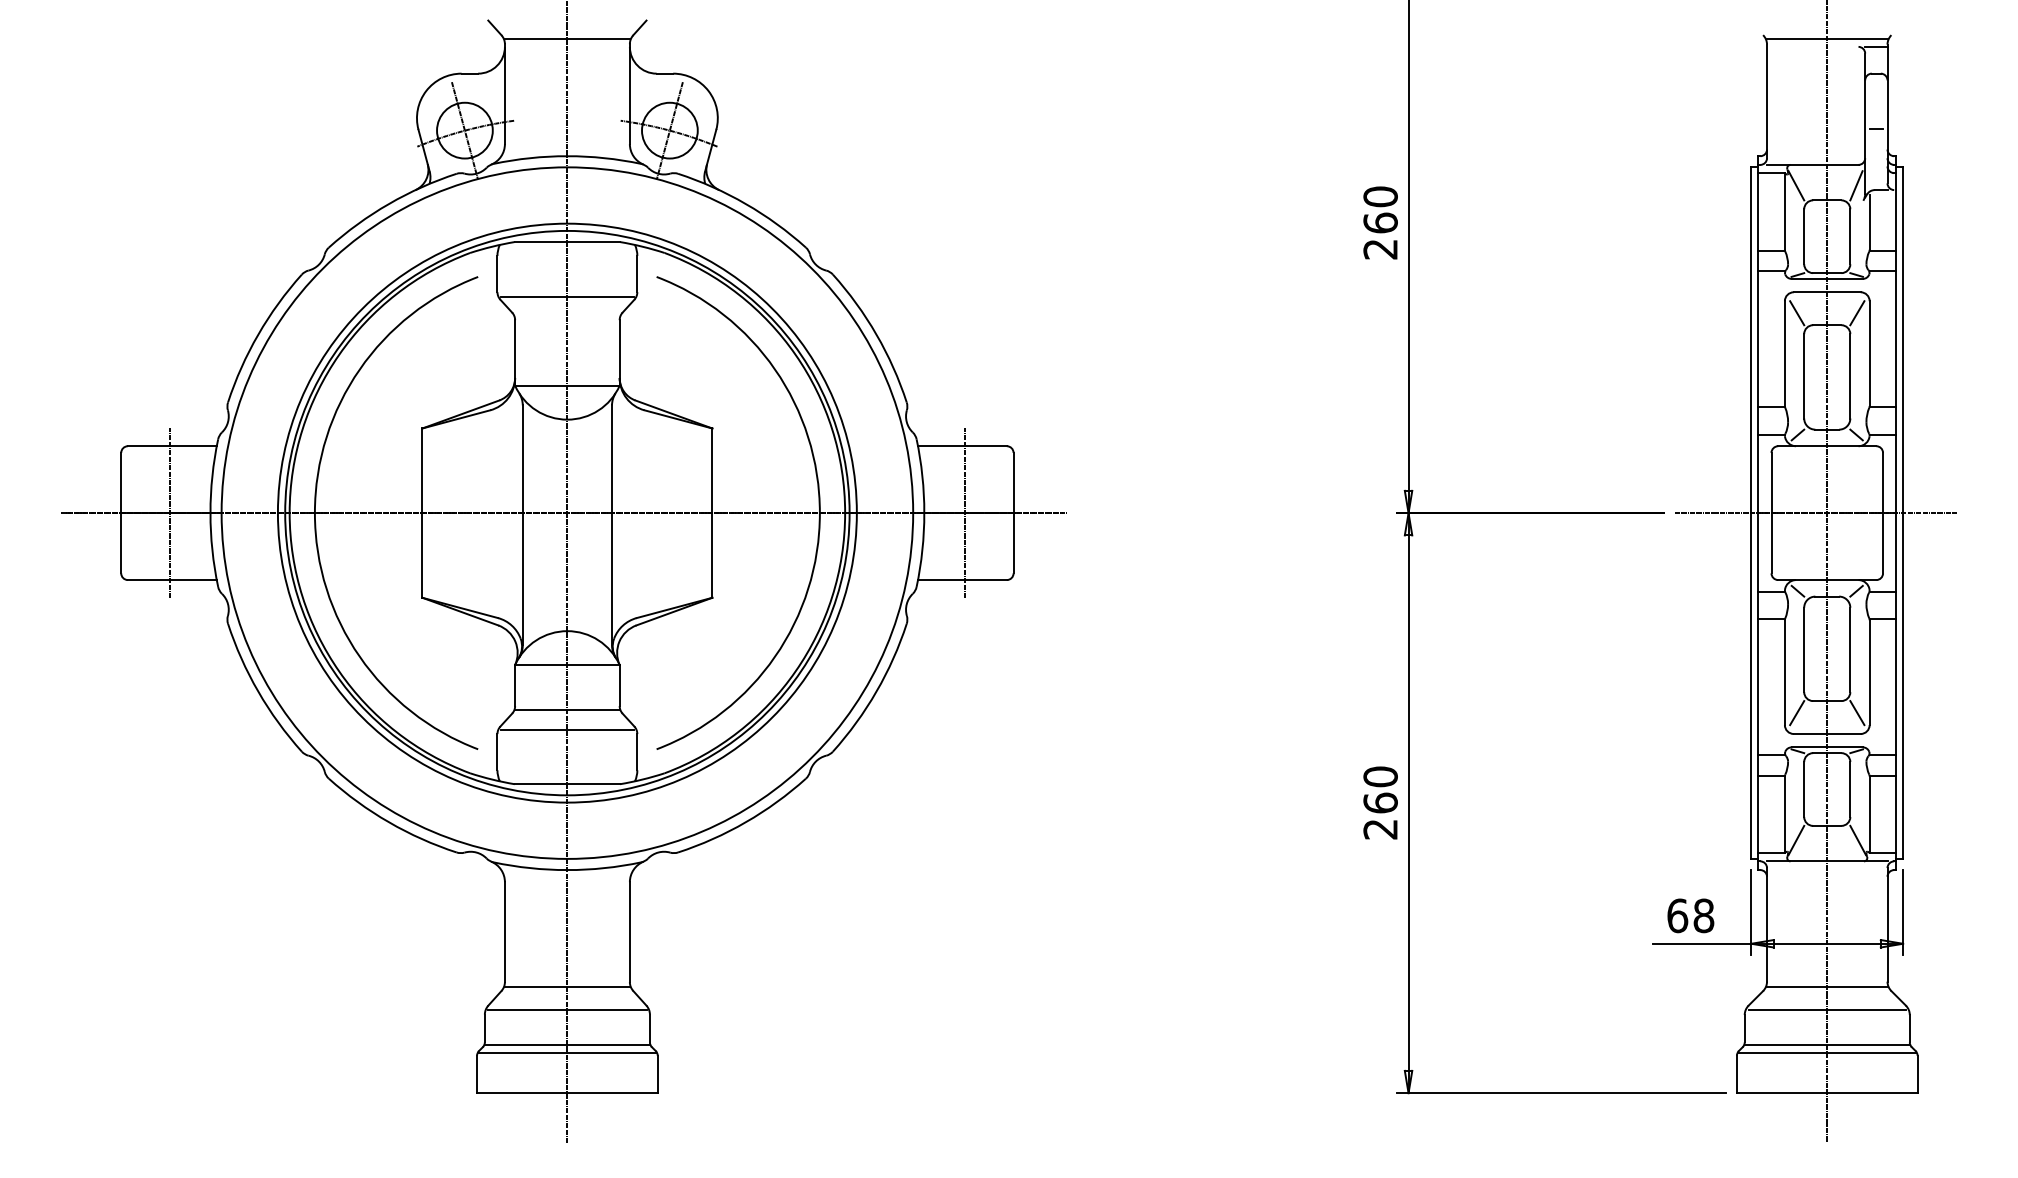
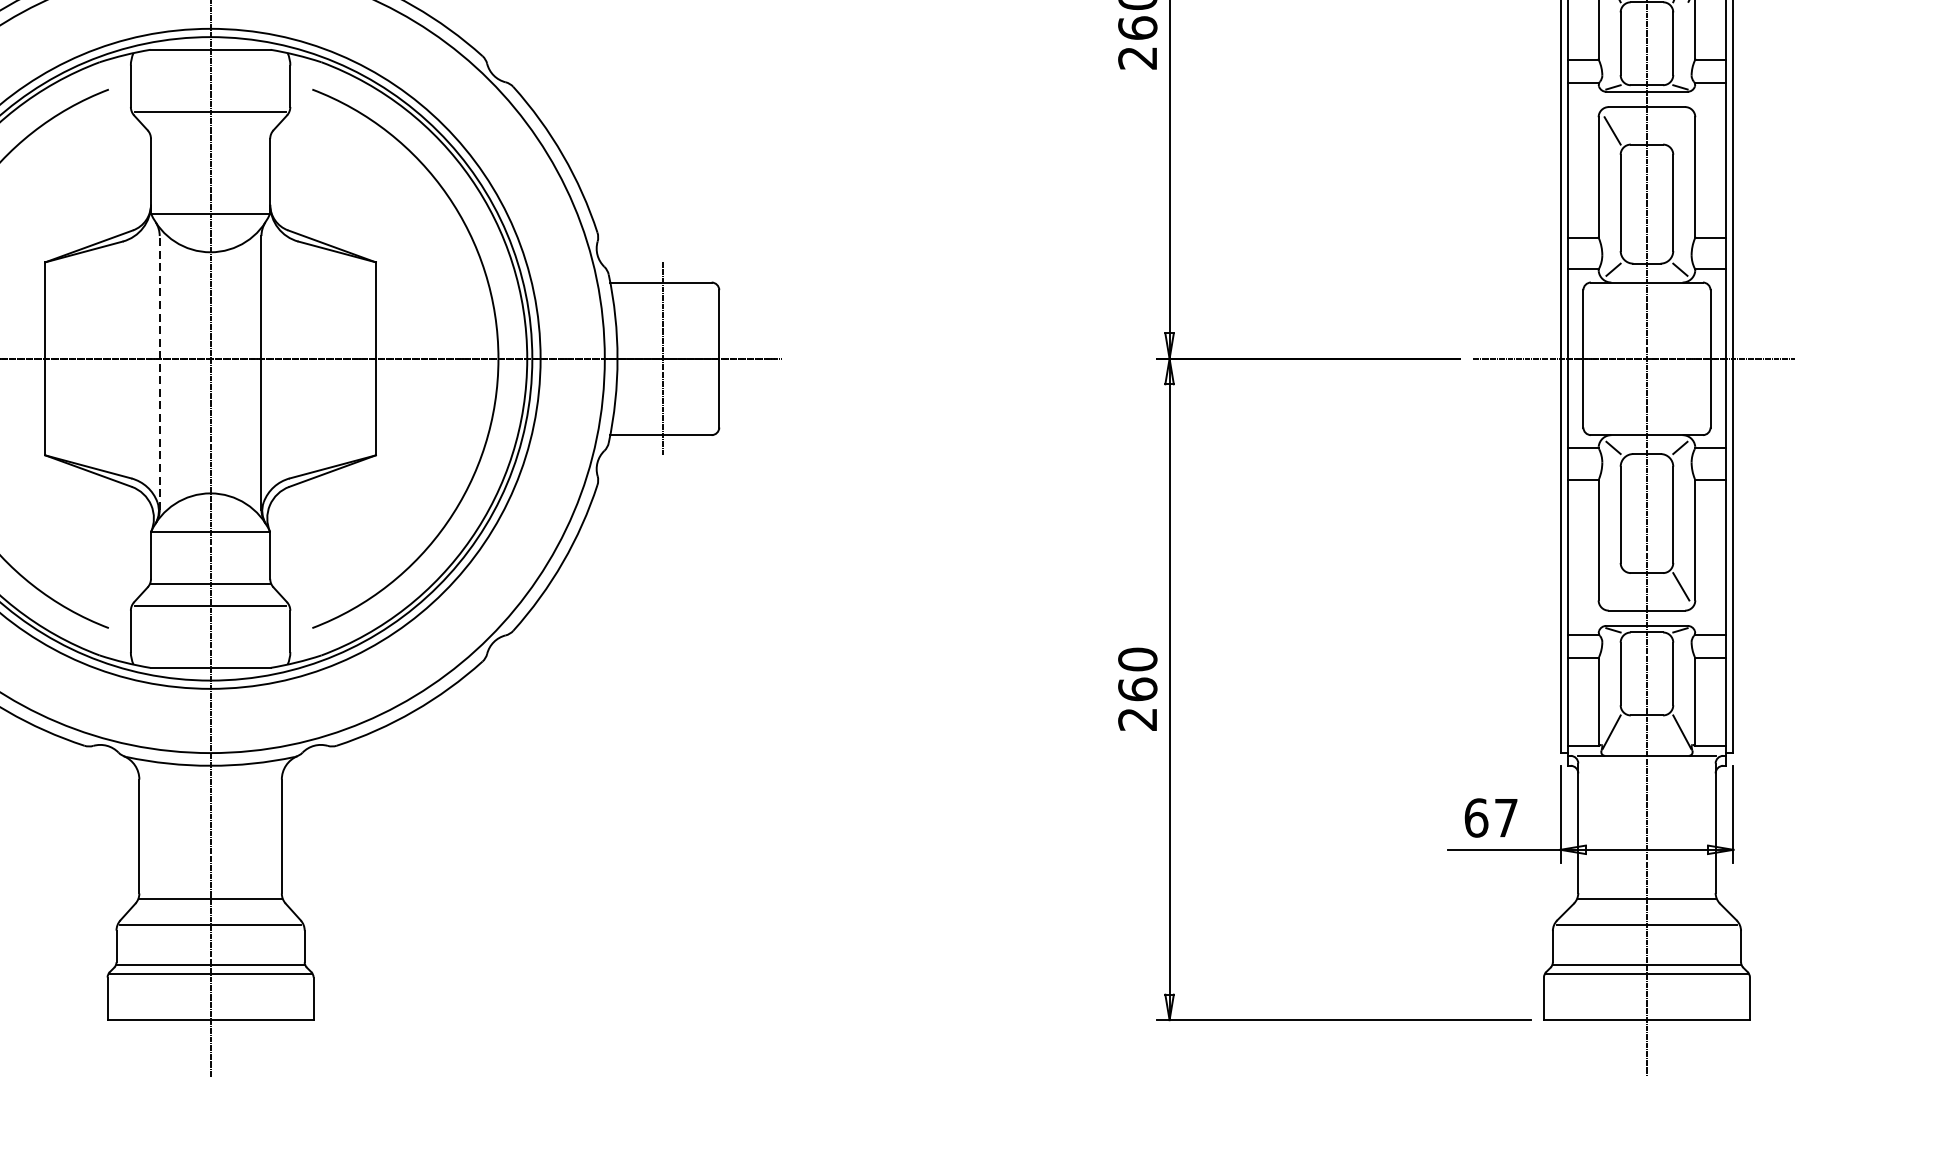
line: (1857, 313) -> (1681, 131), removed
line: (522, 525) -> (159, 372), solid -> dashed
line: (1797, 713) -> (1613, 587), removed
text: (1703, 915) -> (1505, 817), 68 -> 67

